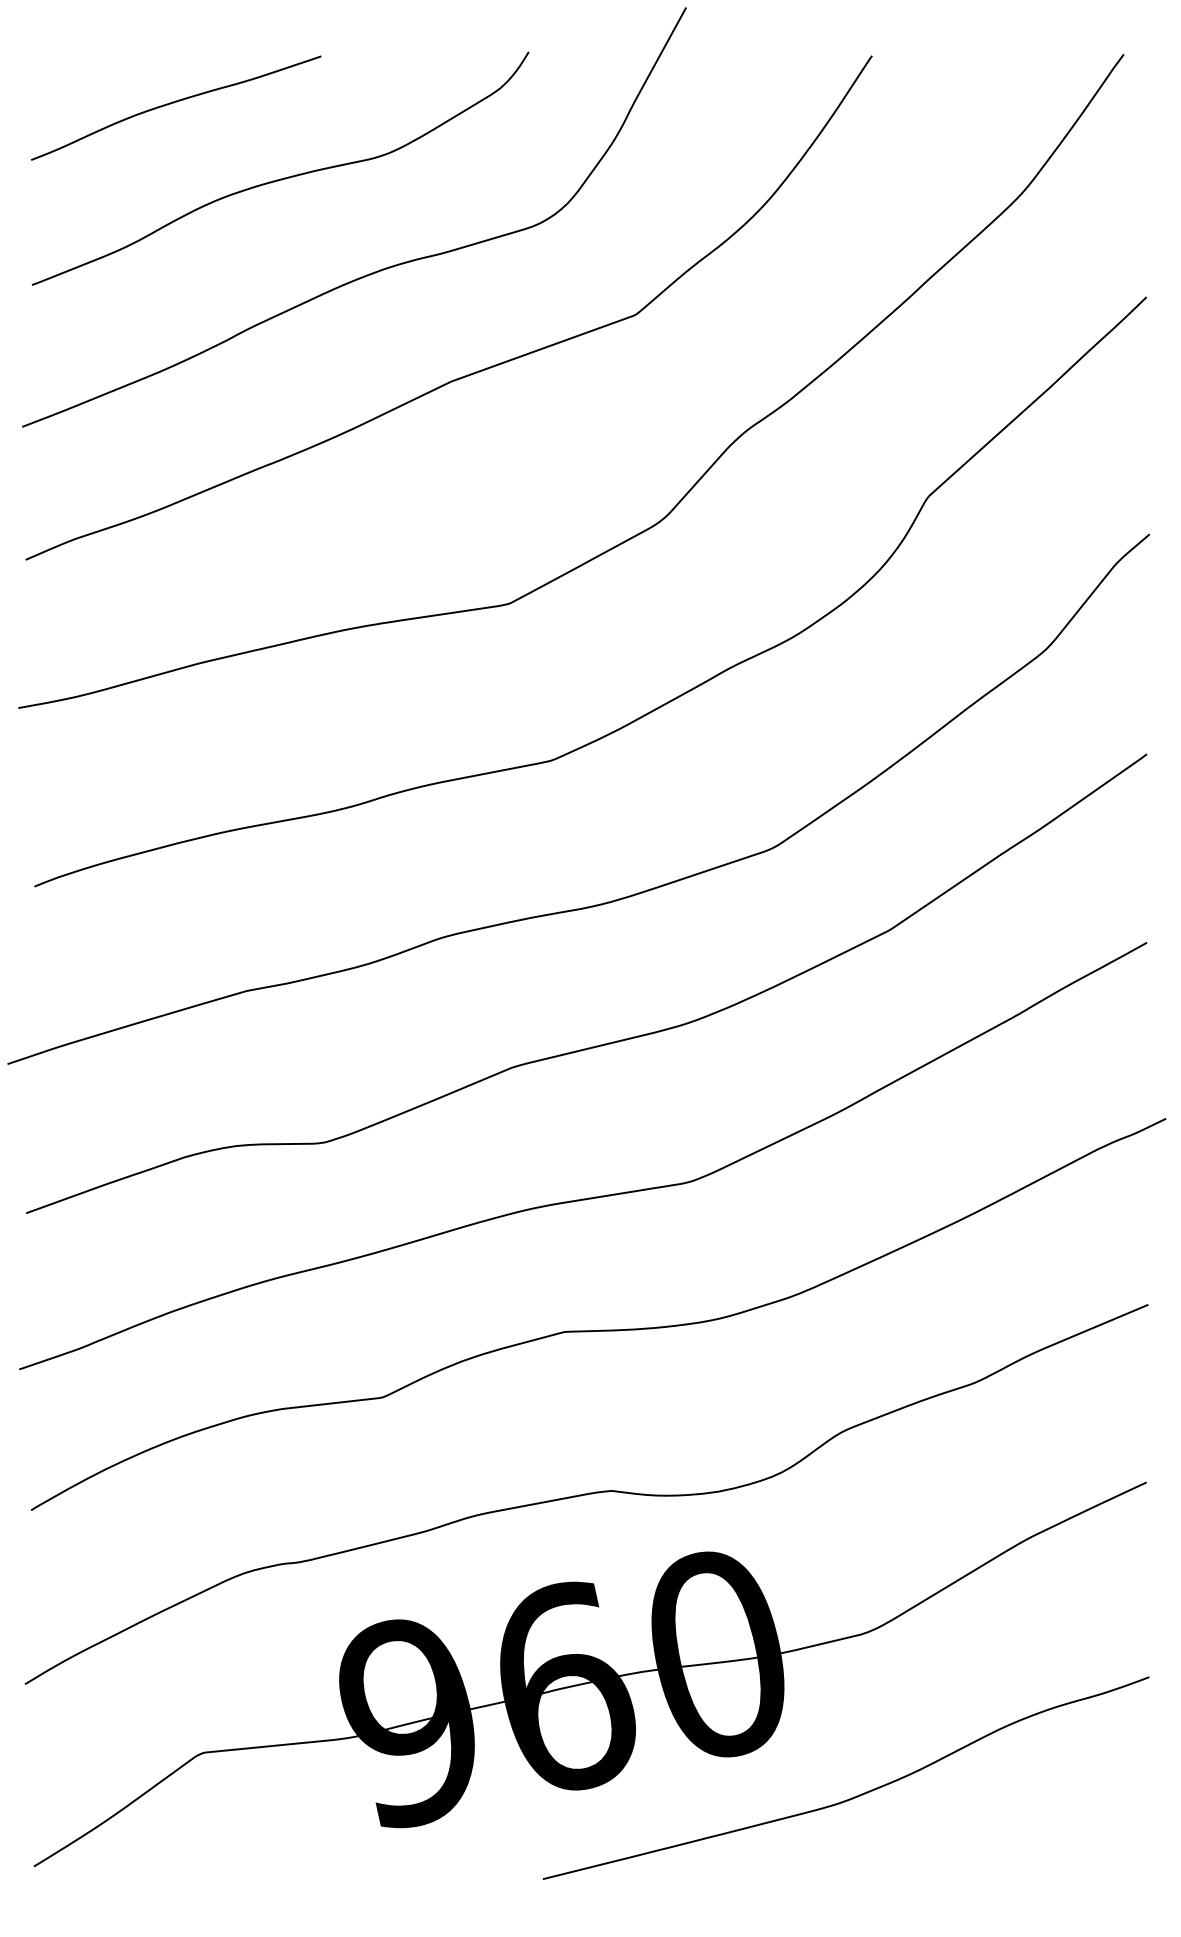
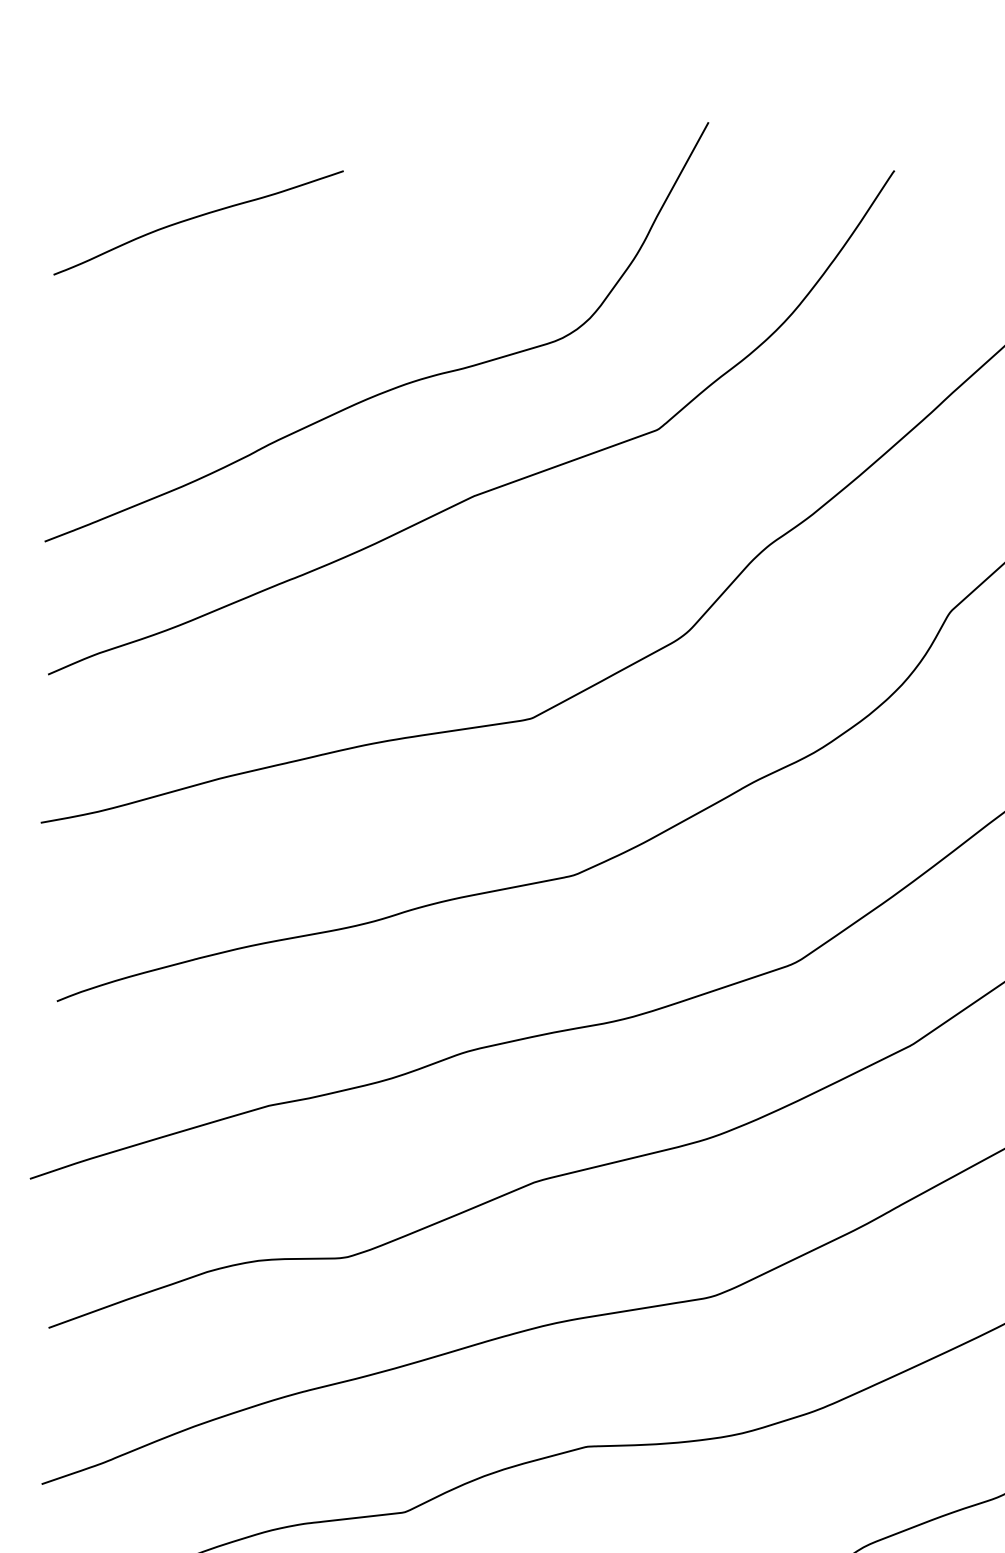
curve: (284, 177) -> (306, 292), removed

